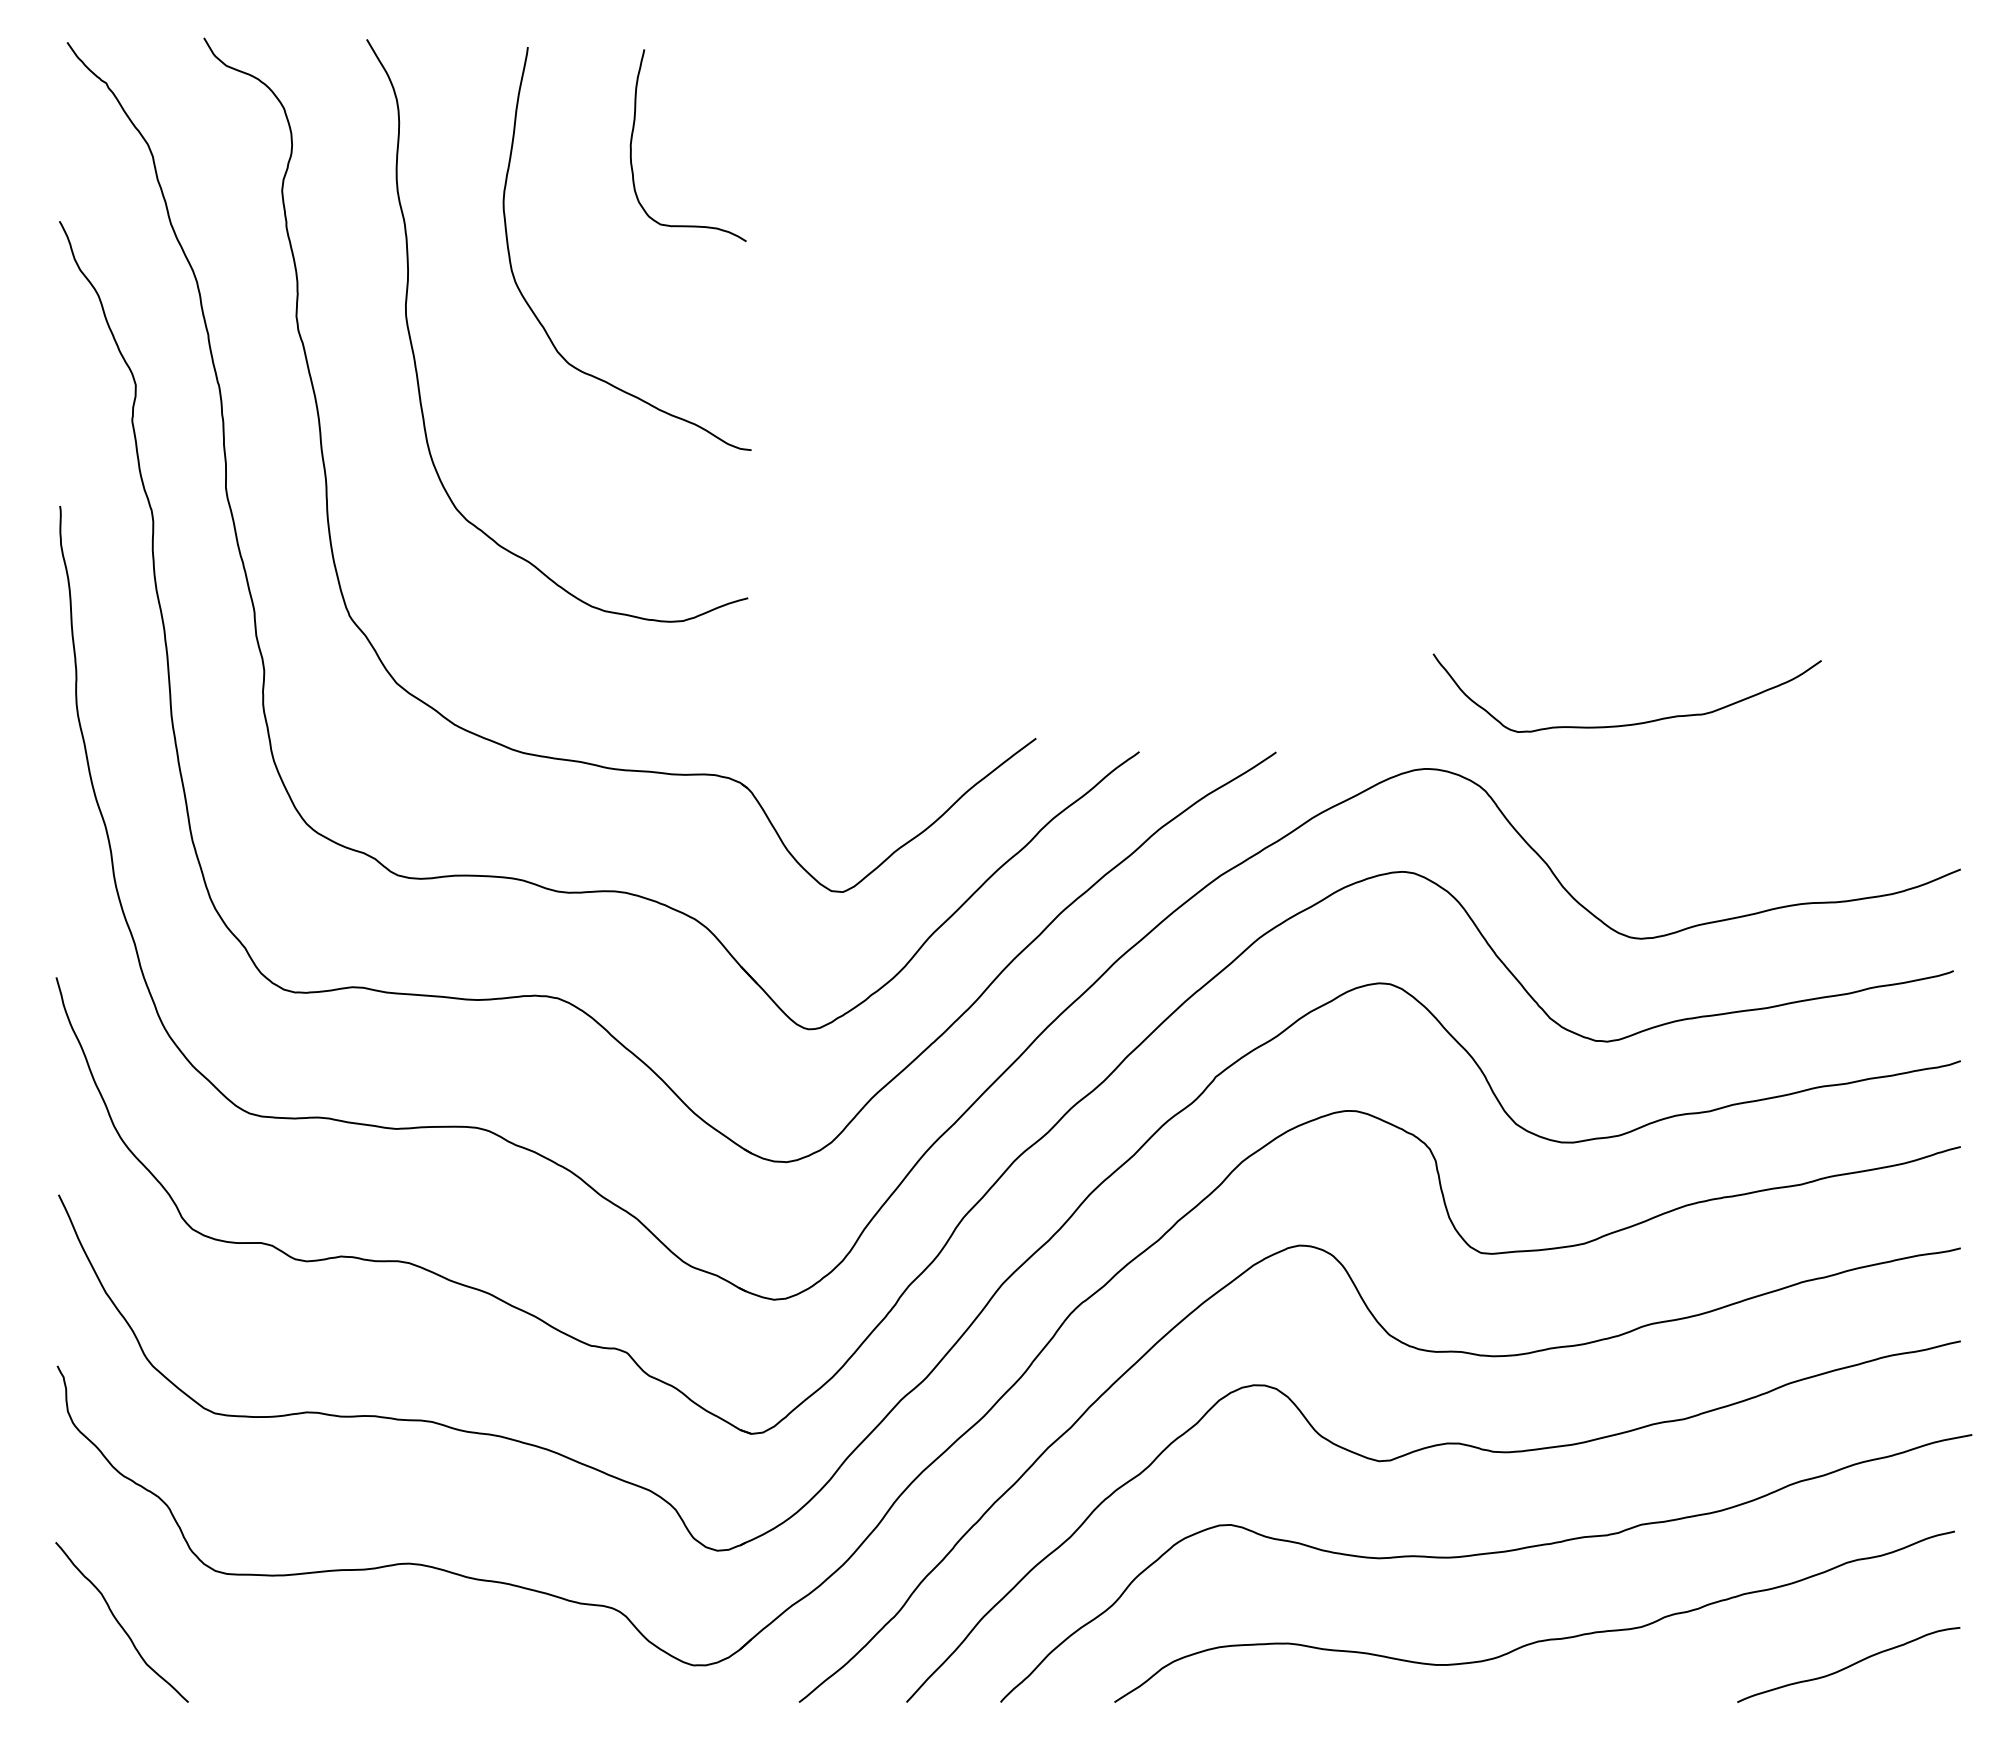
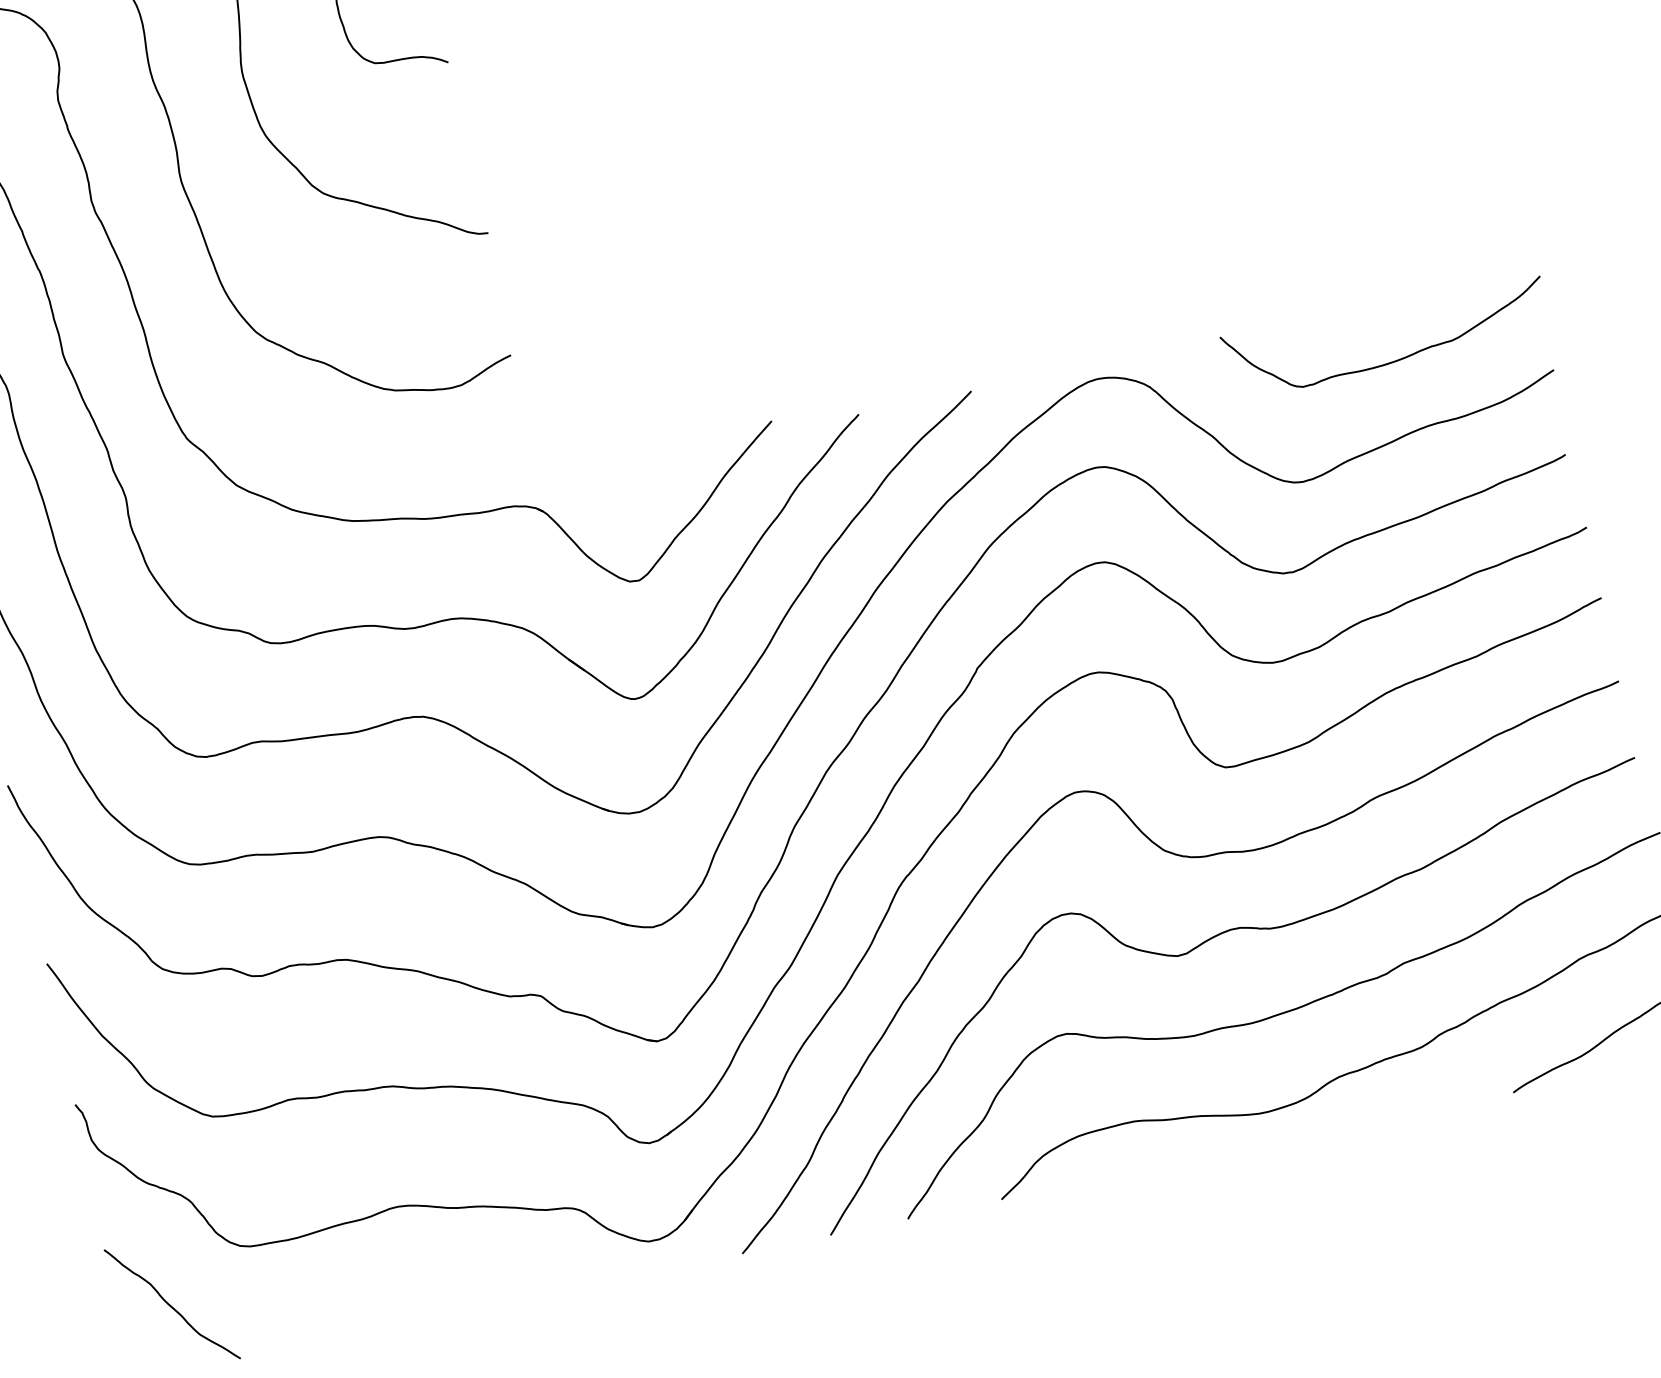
curve: (1632, 723) -> (1395, 360), moved

